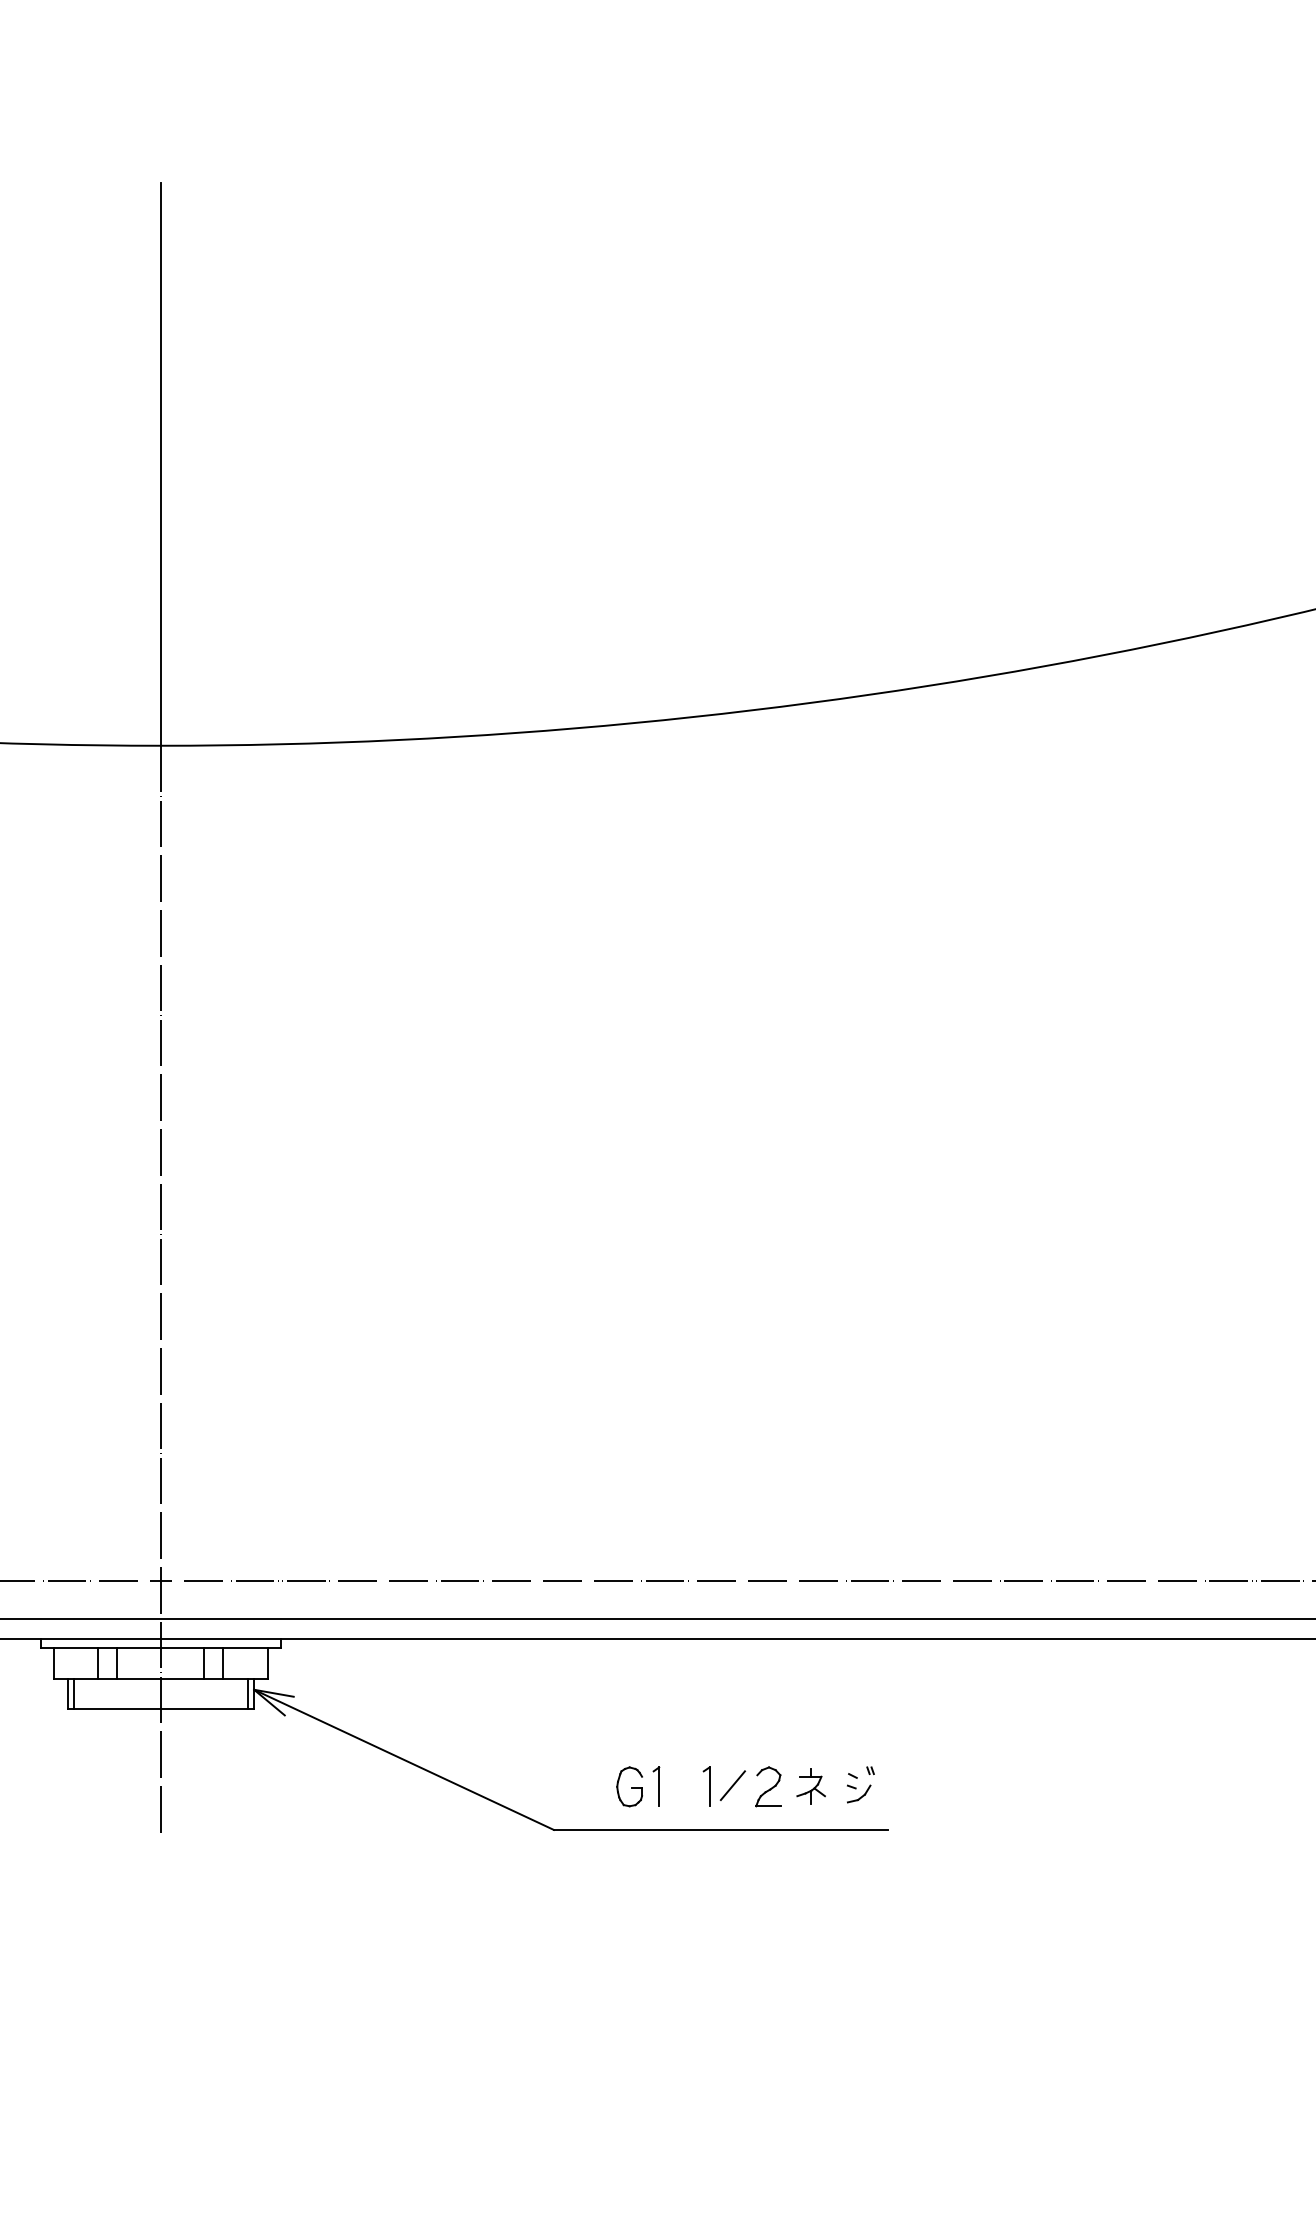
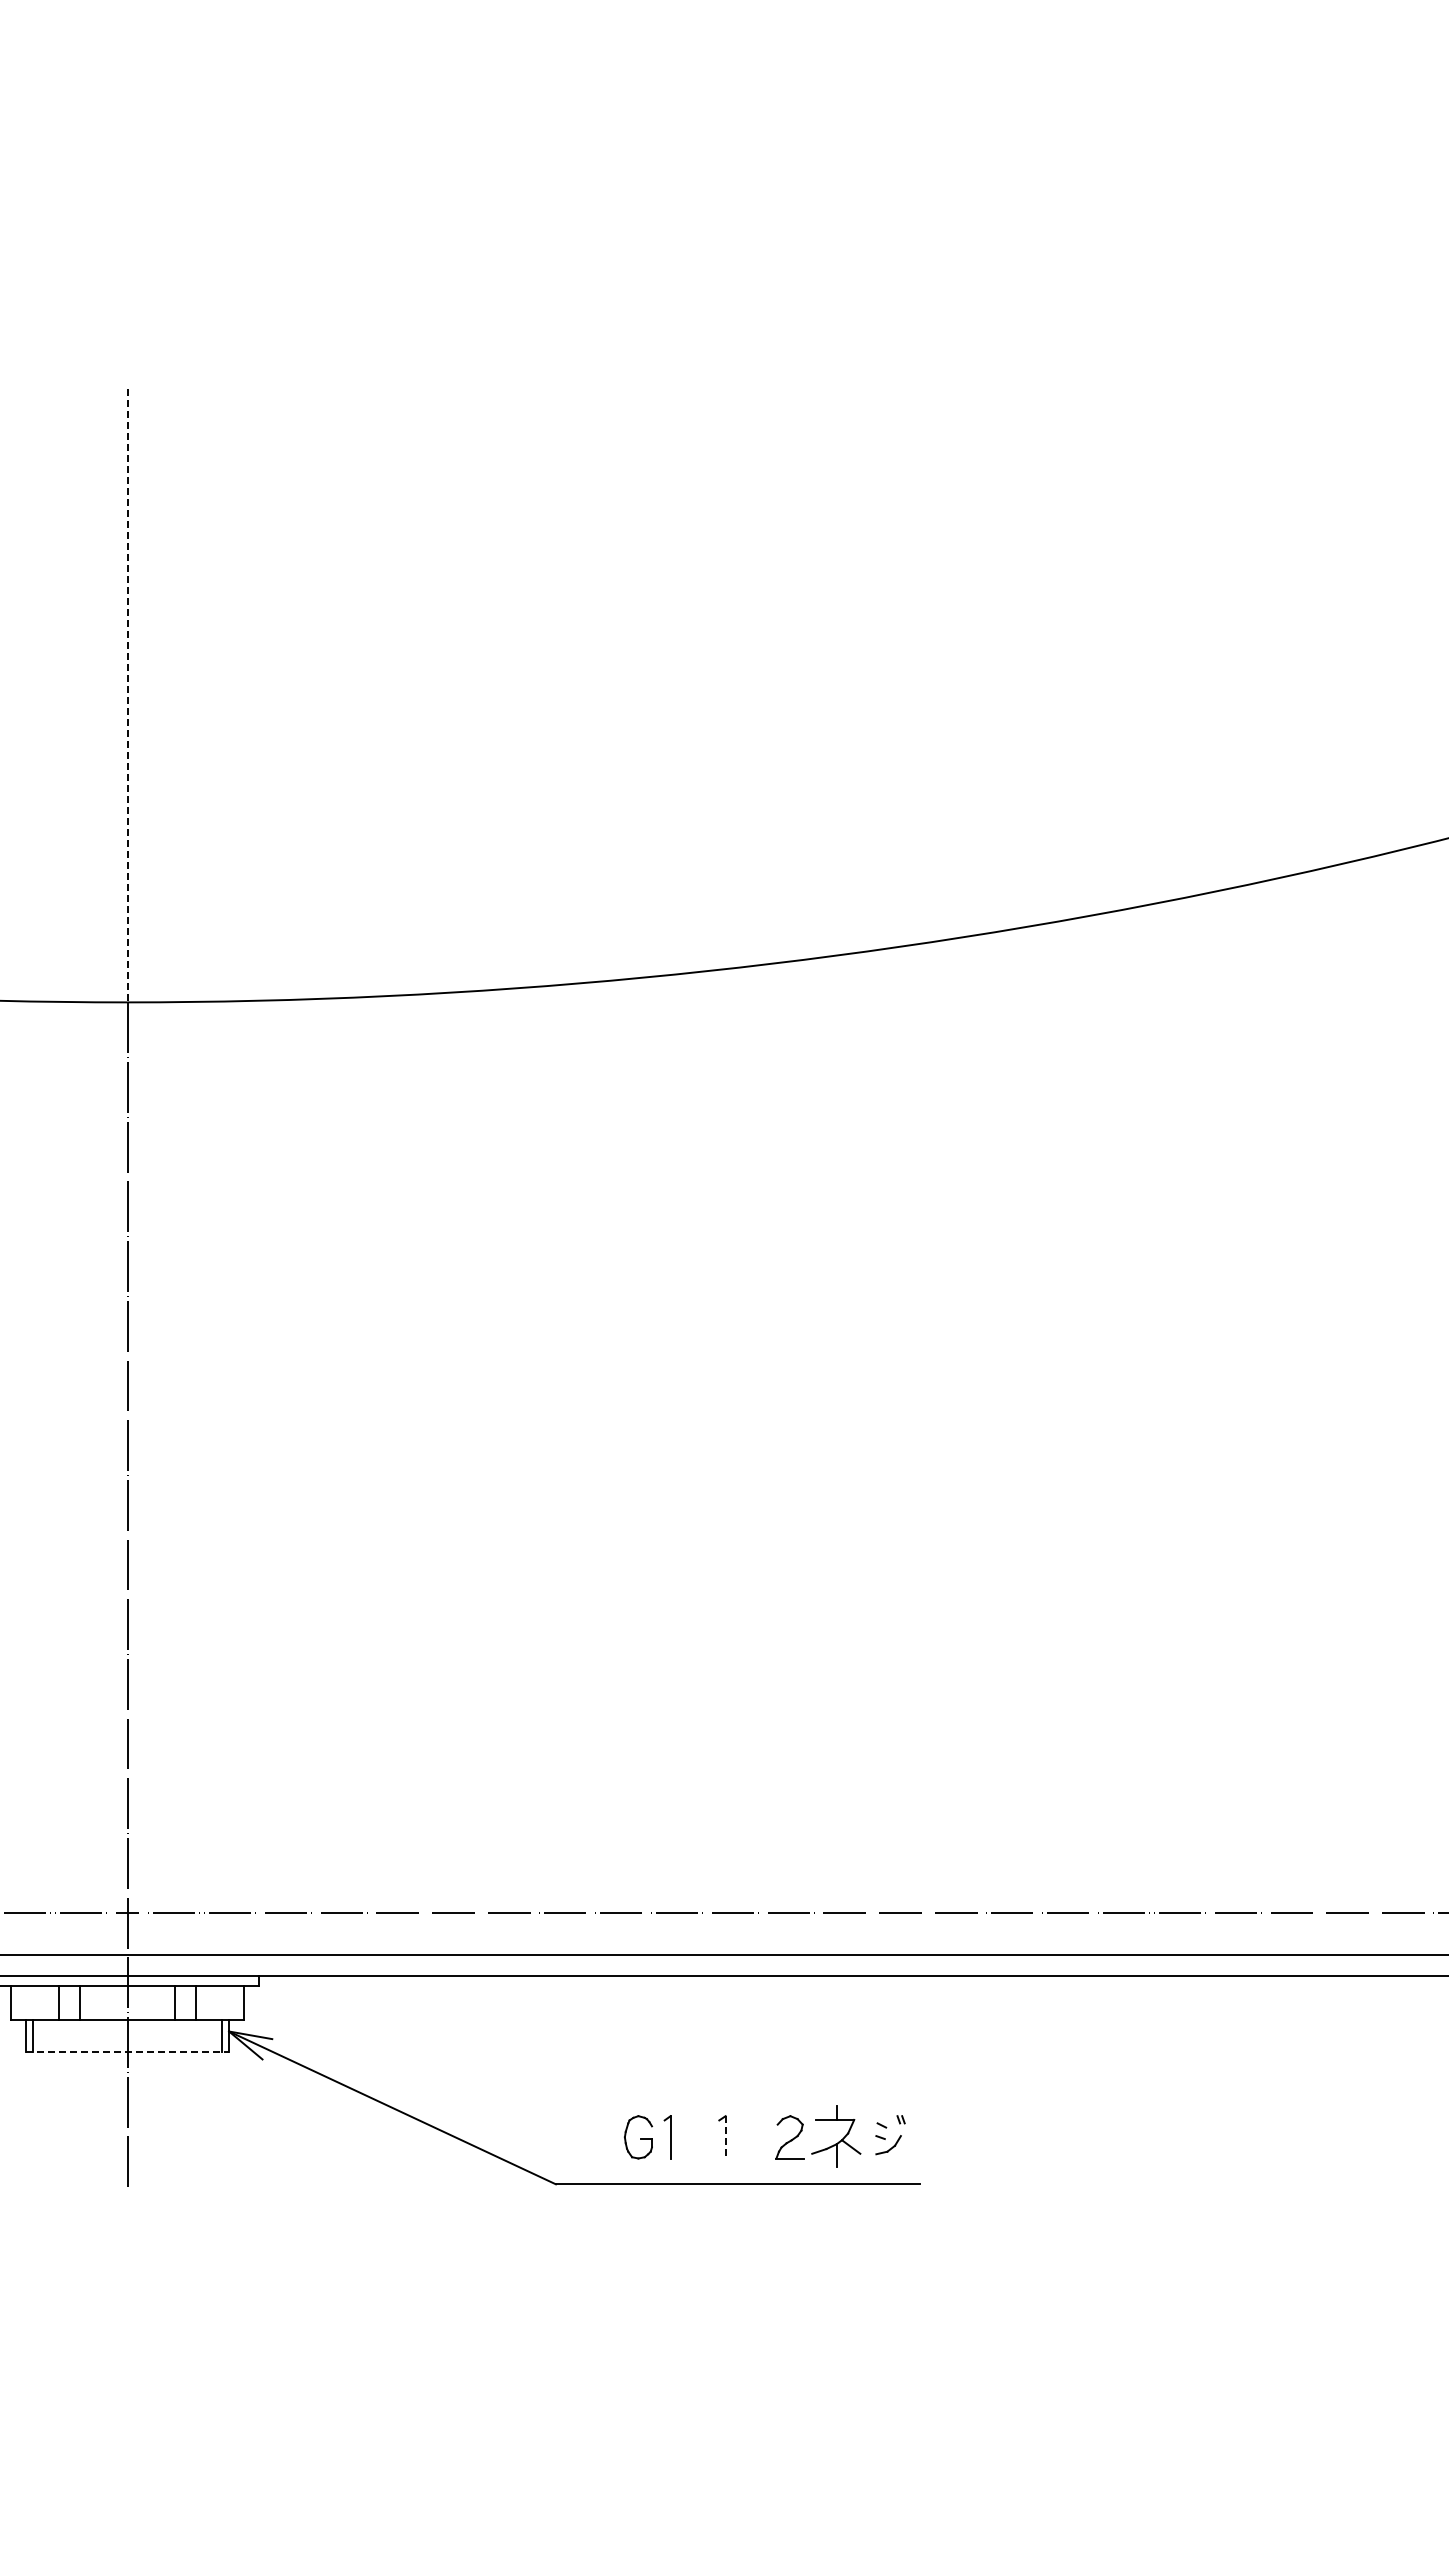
line: (160, 464) -> (127, 695), solid -> dashed
line: (160, 1709) -> (127, 2052), solid -> dashed
line: (732, 1785) -> (750, 2135), removed
part: (811, 1786) -> (836, 2136), size x1.6
line: (709, 1787) -> (725, 2137), solid -> dashed

